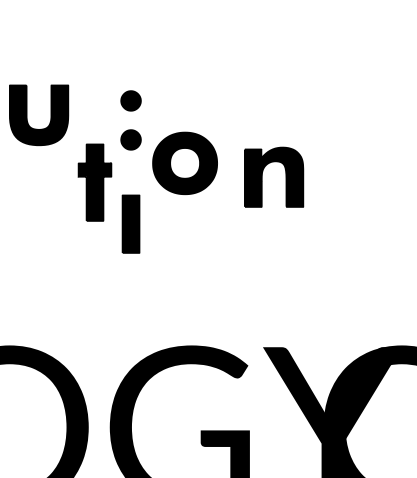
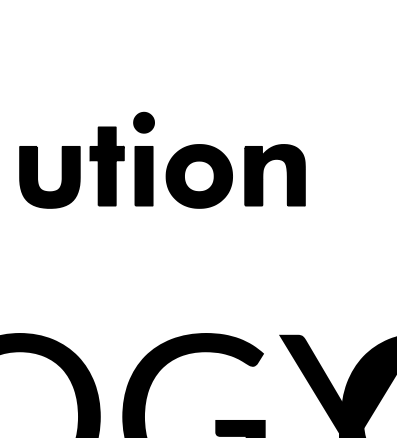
part: (130, 100) -> (143, 82), removed
part: (50, 115) -> (61, 177), moved
part: (184, 163) -> (198, 176), moved
part: (285, 176) -> (286, 174), moved
part: (130, 223) -> (143, 175), moved

